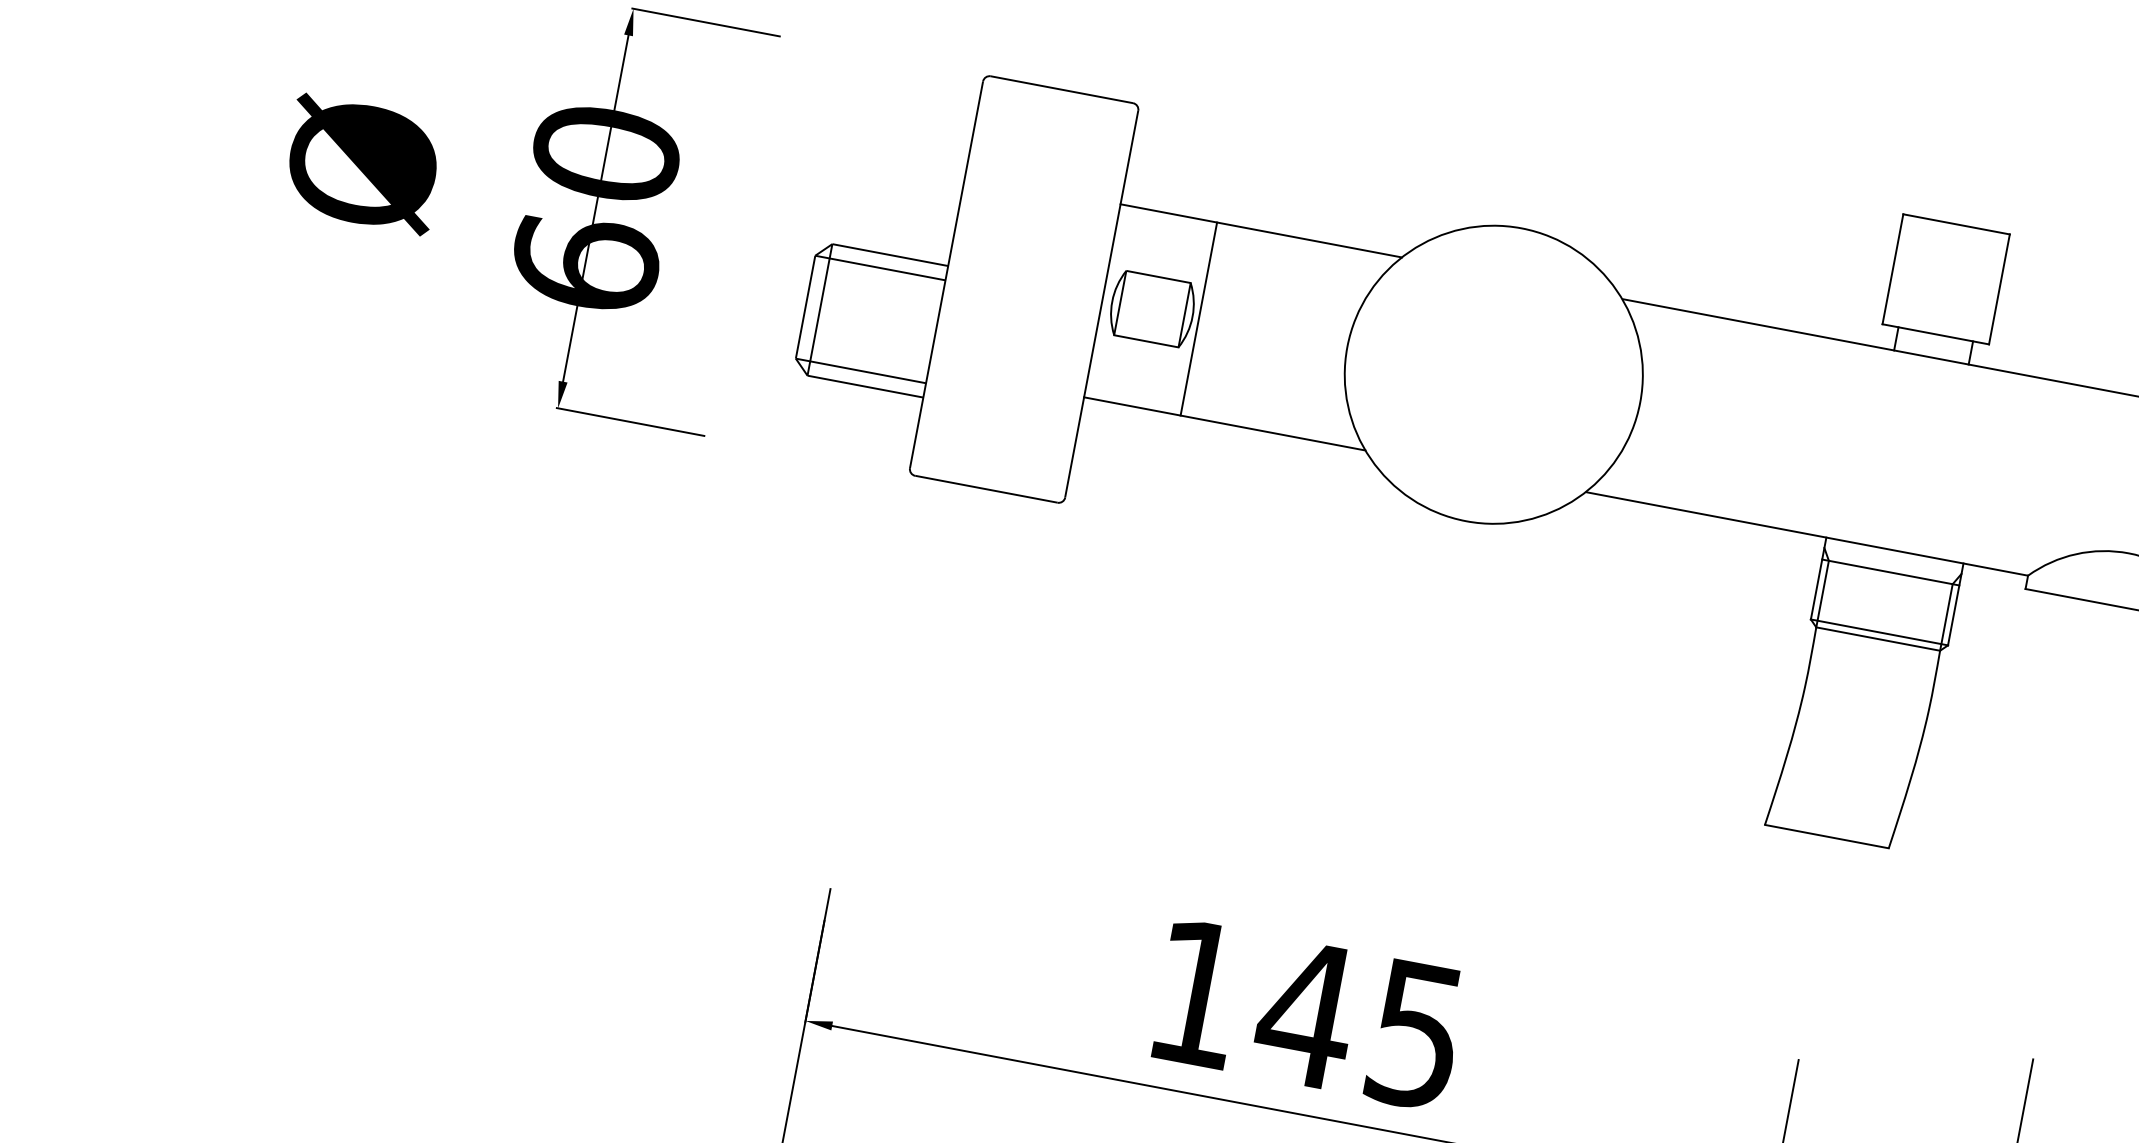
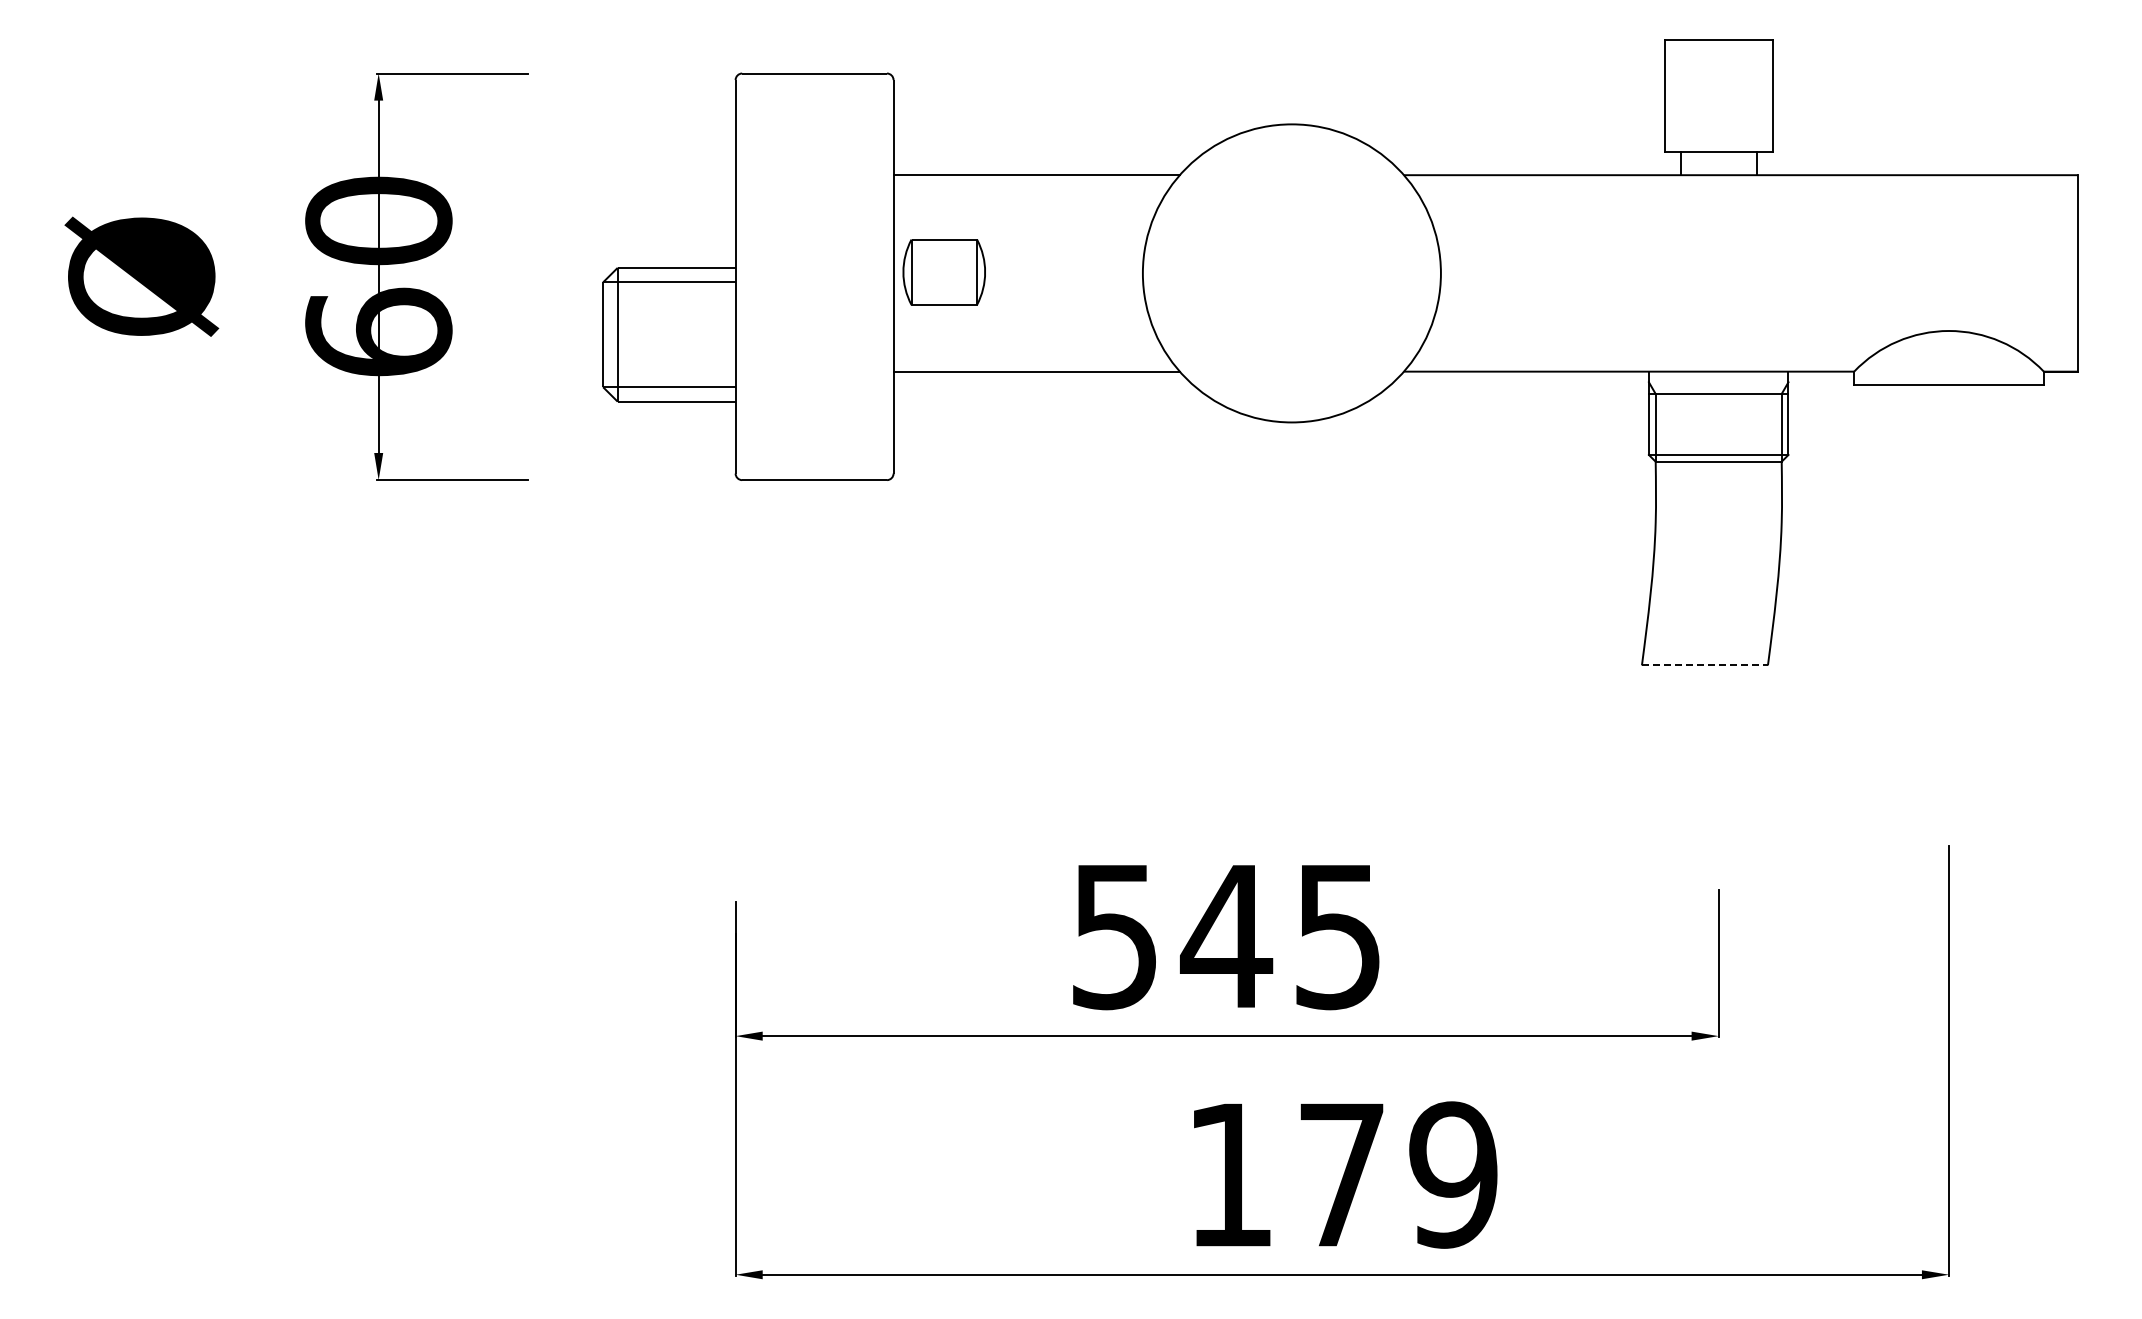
line: (1198, 319) -> (991, 273), removed
line: (1827, 836) -> (1705, 665), solid -> dashed
text: (1196, 994) -> (1114, 937), 145 -> 545

